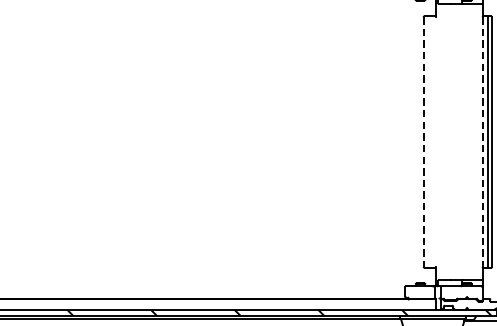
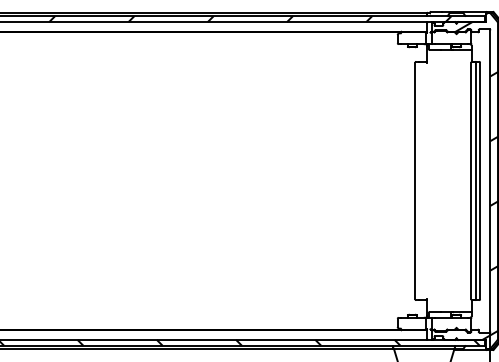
line: (423, 142) -> (415, 181), dashed -> solid
line: (482, 142) -> (471, 181), dashed -> solid

